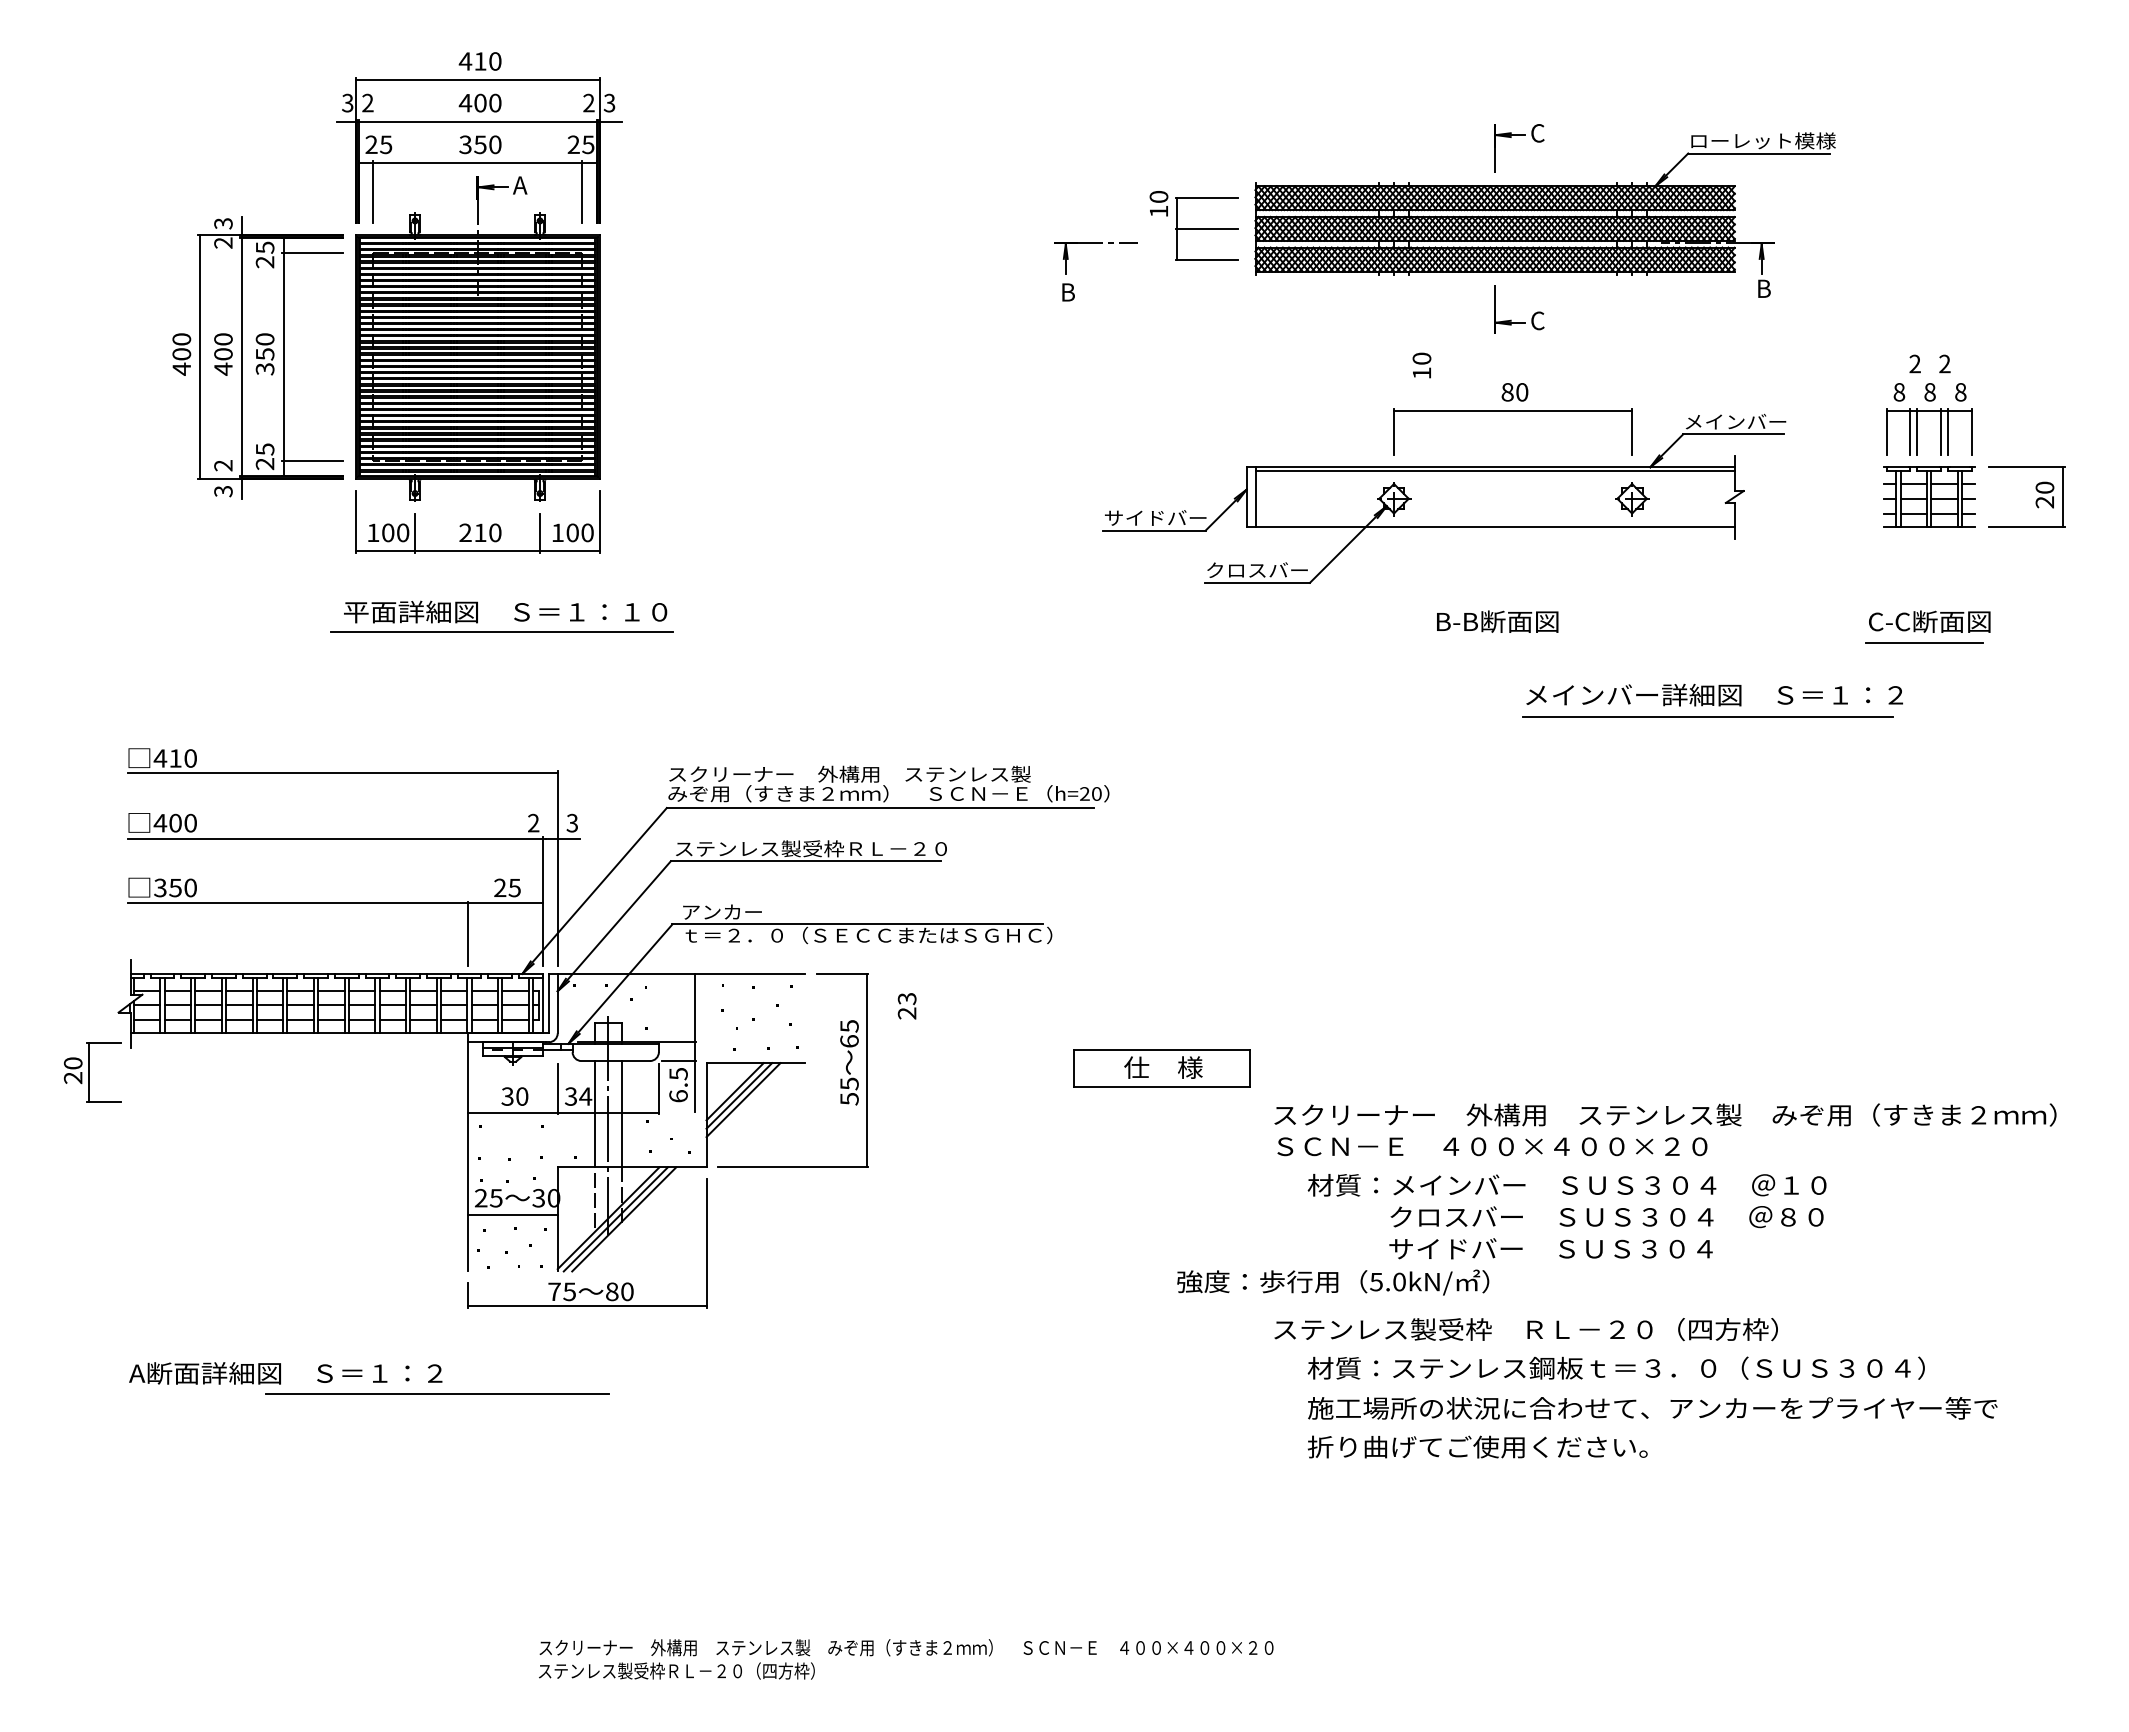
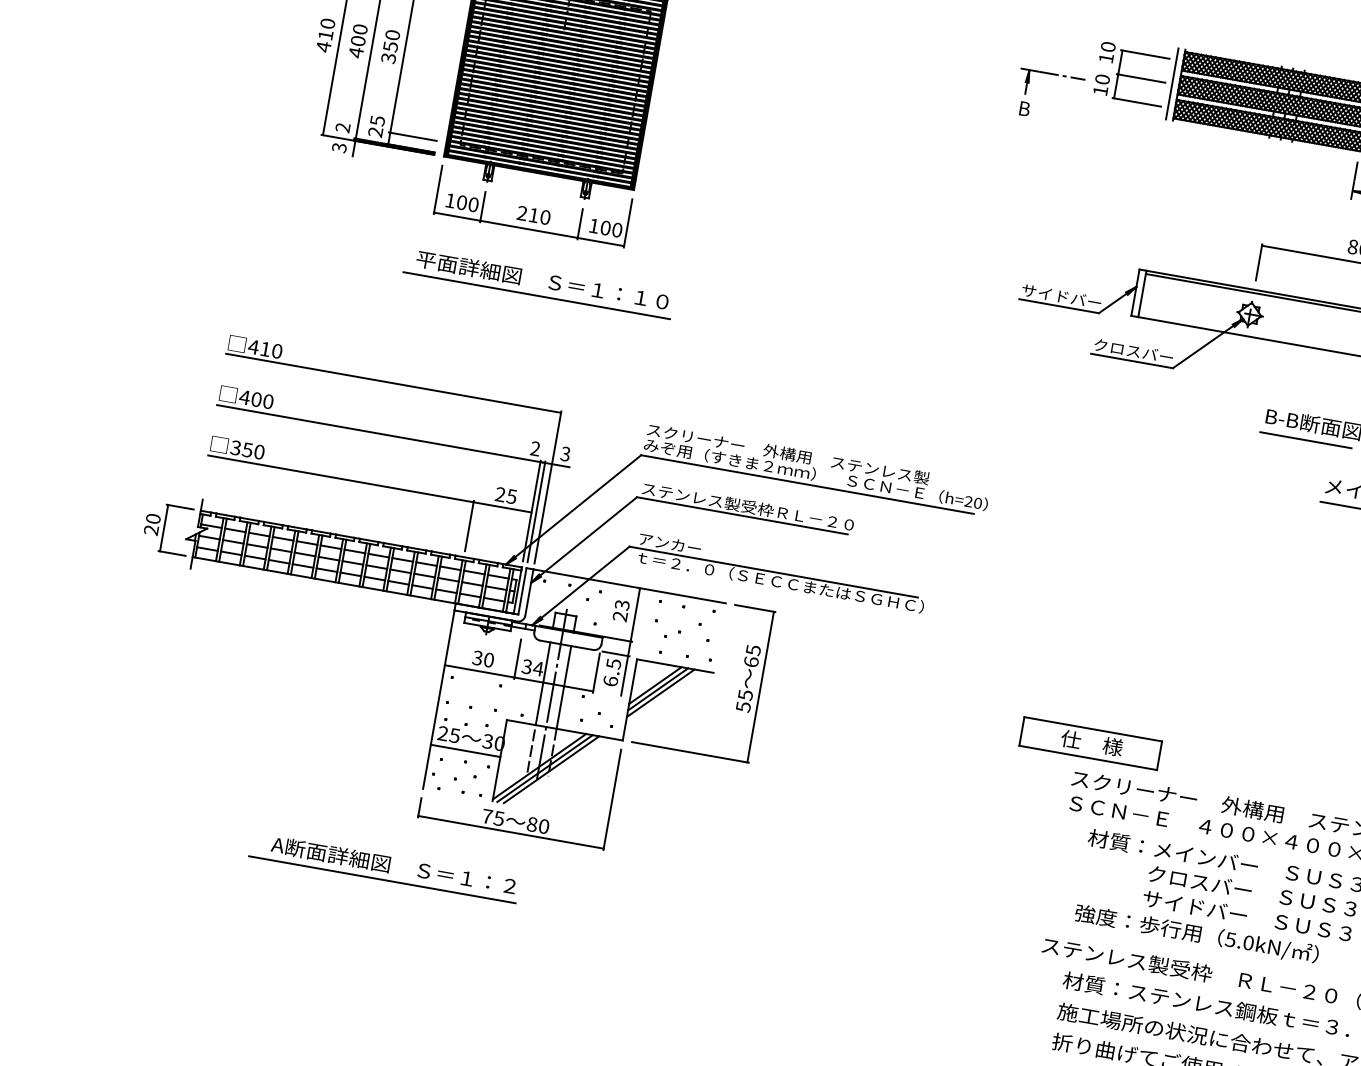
line: (1246, 228) -> (1172, 83), added
text: (181, 354) -> (325, 35), 400 -> 410
text: (1421, 365) -> (1101, 84), moved
line: (1491, 643) -> (1305, 440), added
line: (548, 901) -> (536, 511), added
text: (906, 1006) -> (620, 611), moved
part: (1161, 1068) -> (1090, 743), moved
part: (92, 1072) -> (167, 528), moved
text: (1333, 1282) -> (1197, 934), moved
text: (285, 1373) -> (393, 865), moved

